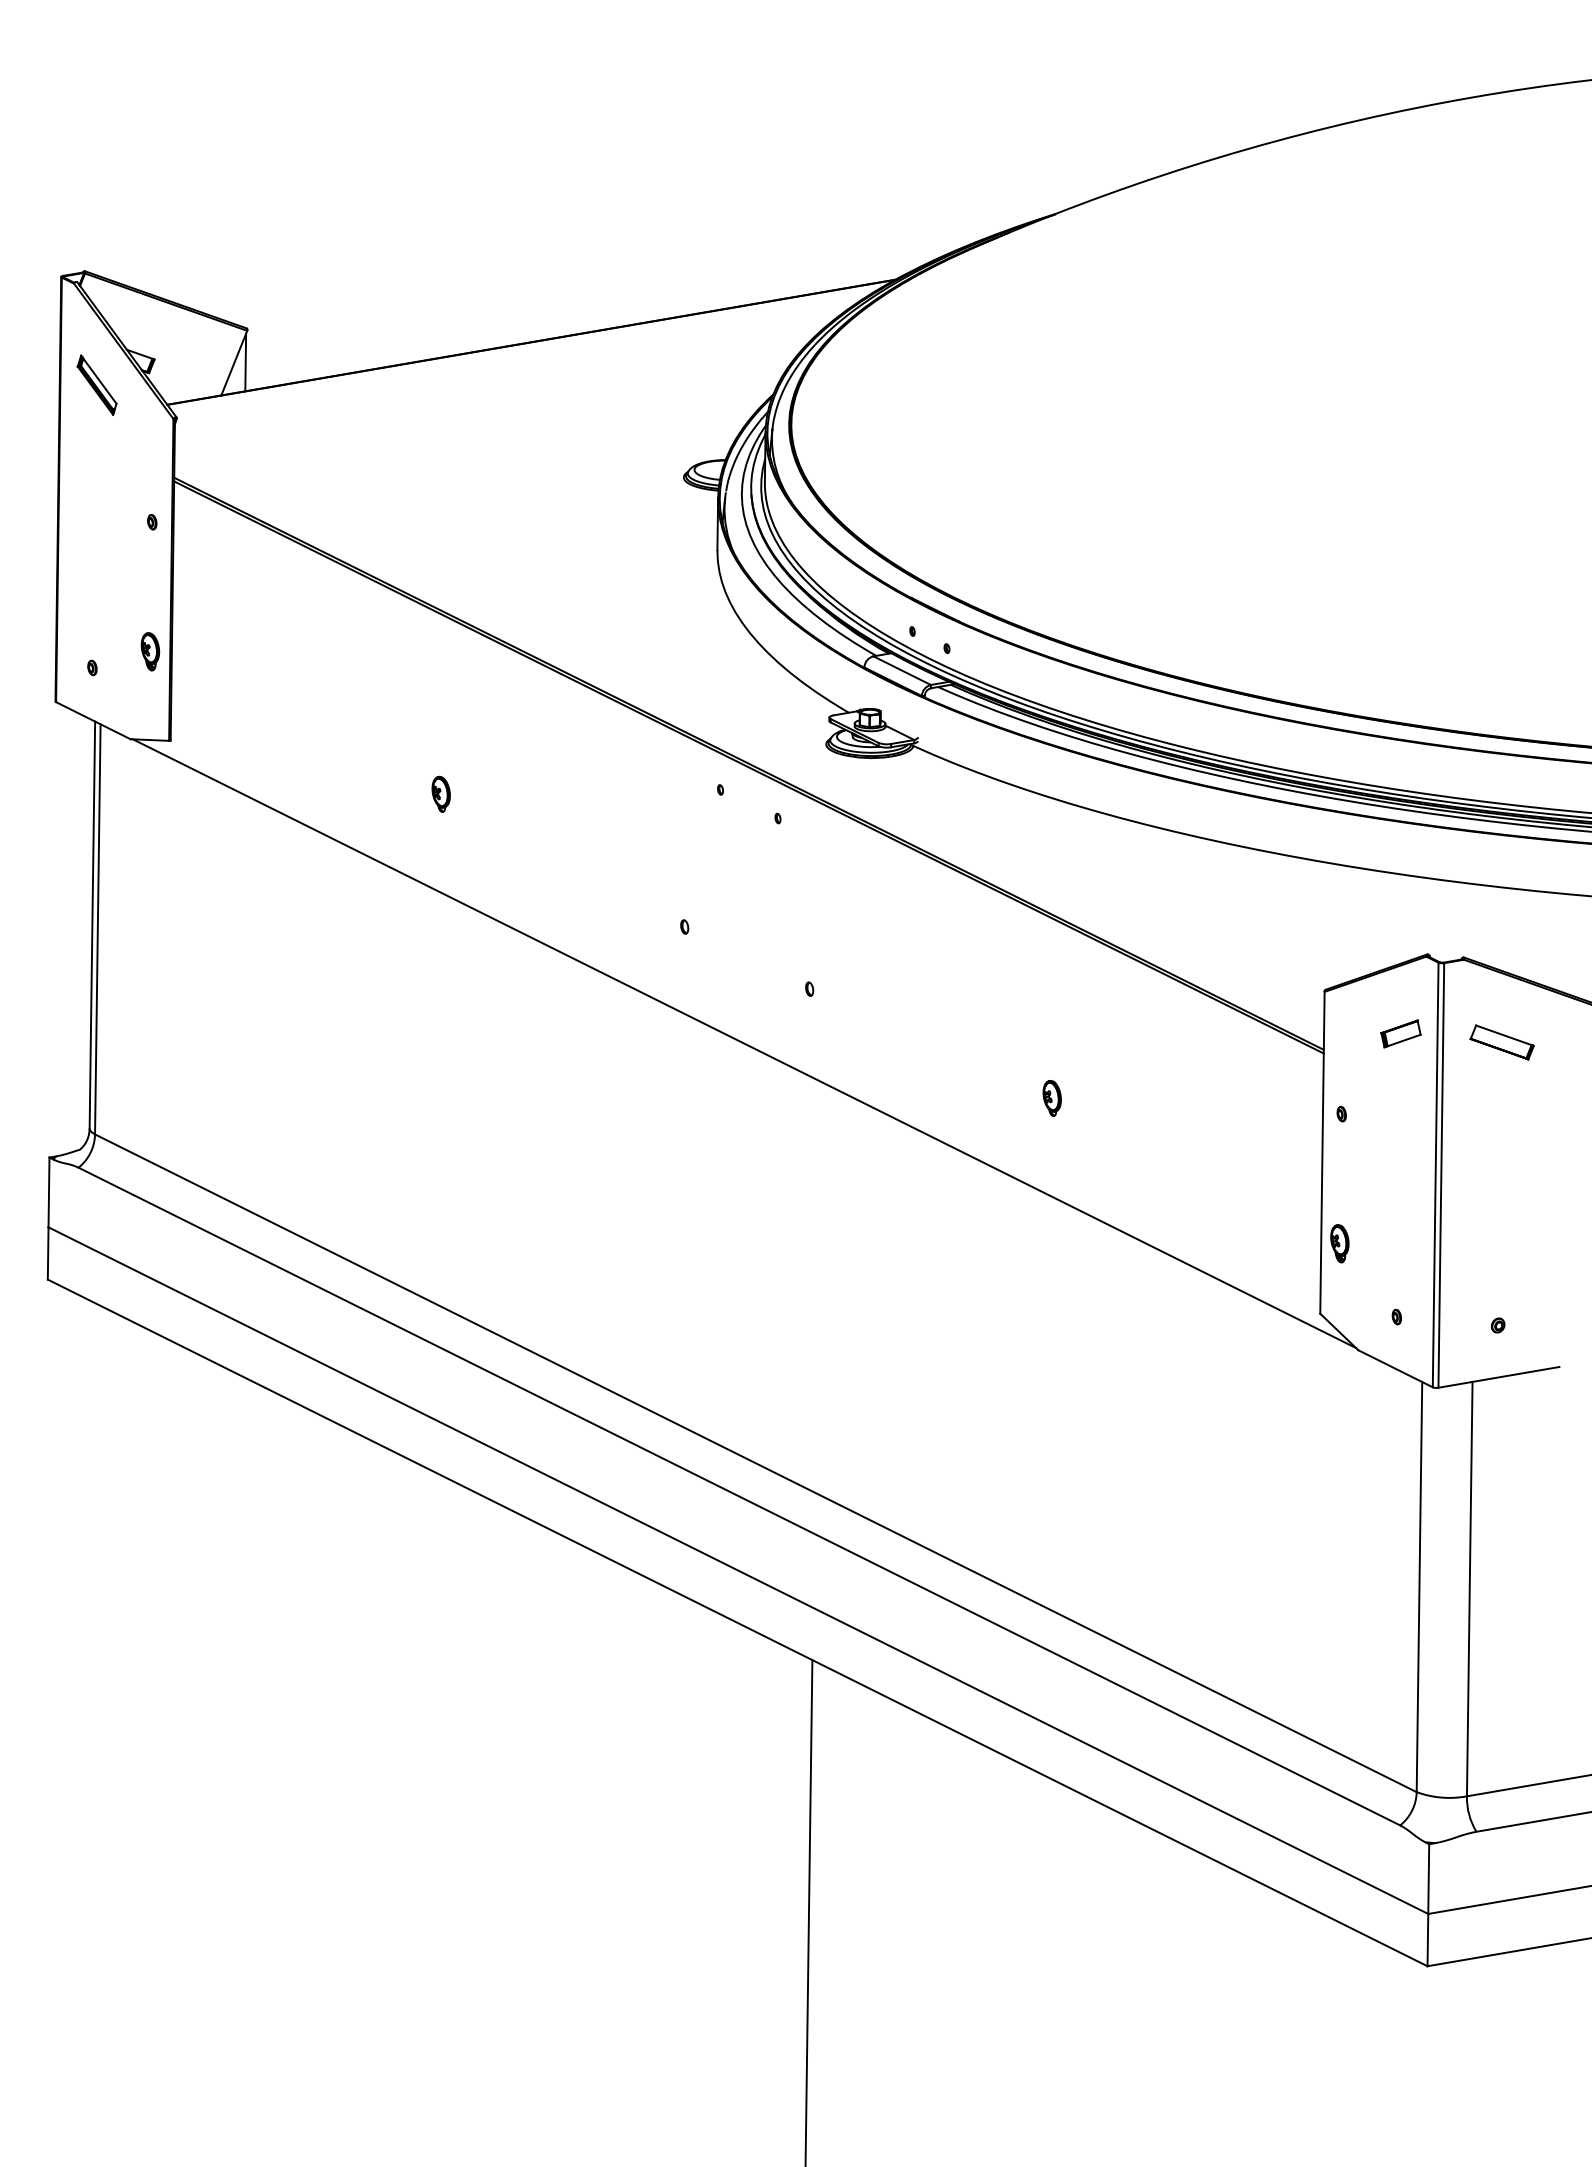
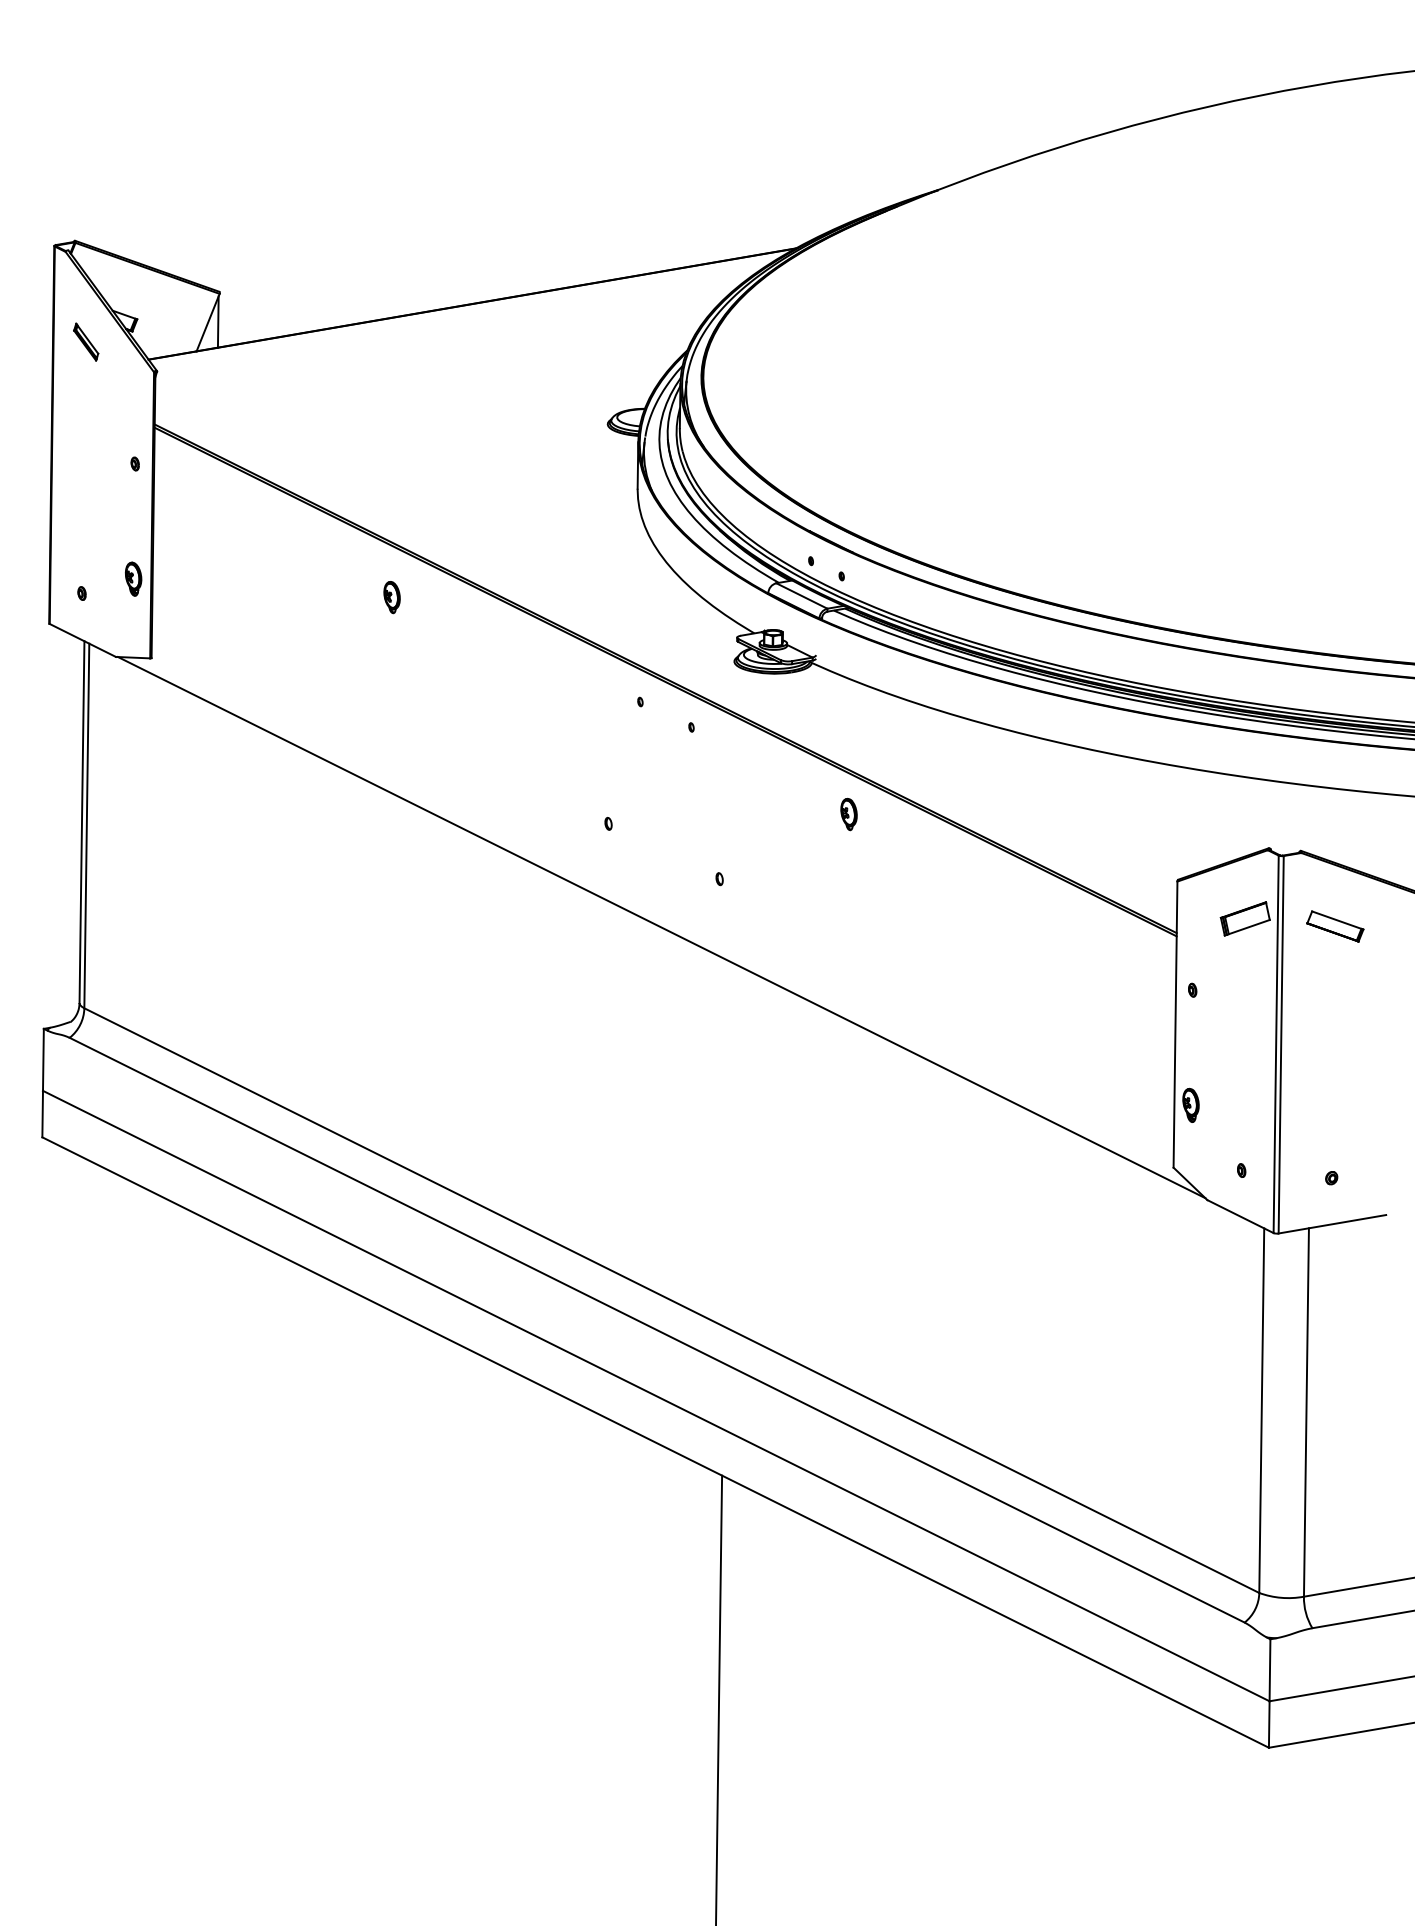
part: (96, 384) -> (85, 341), size x0.7
part: (440, 793) -> (391, 596), moved
part: (1400, 1033) -> (1244, 918), size x1.4
part: (1051, 1098) -> (848, 814), moved

